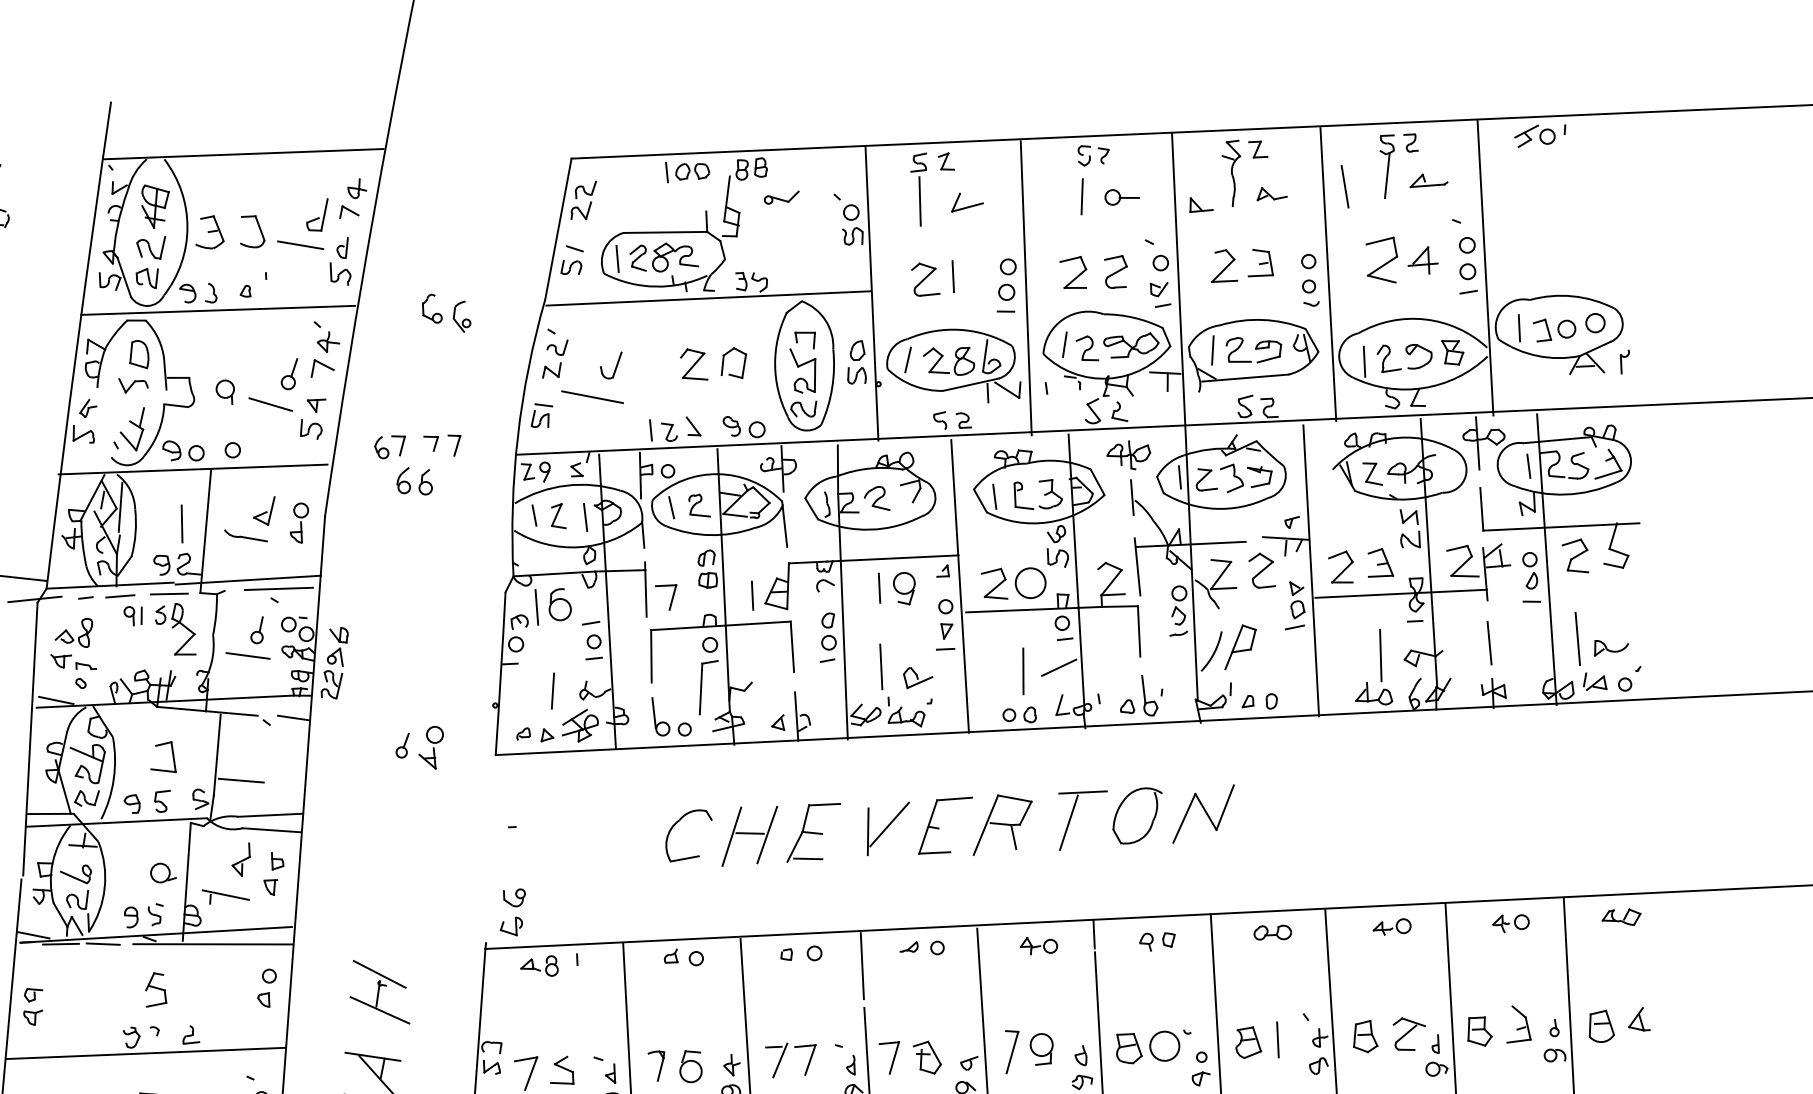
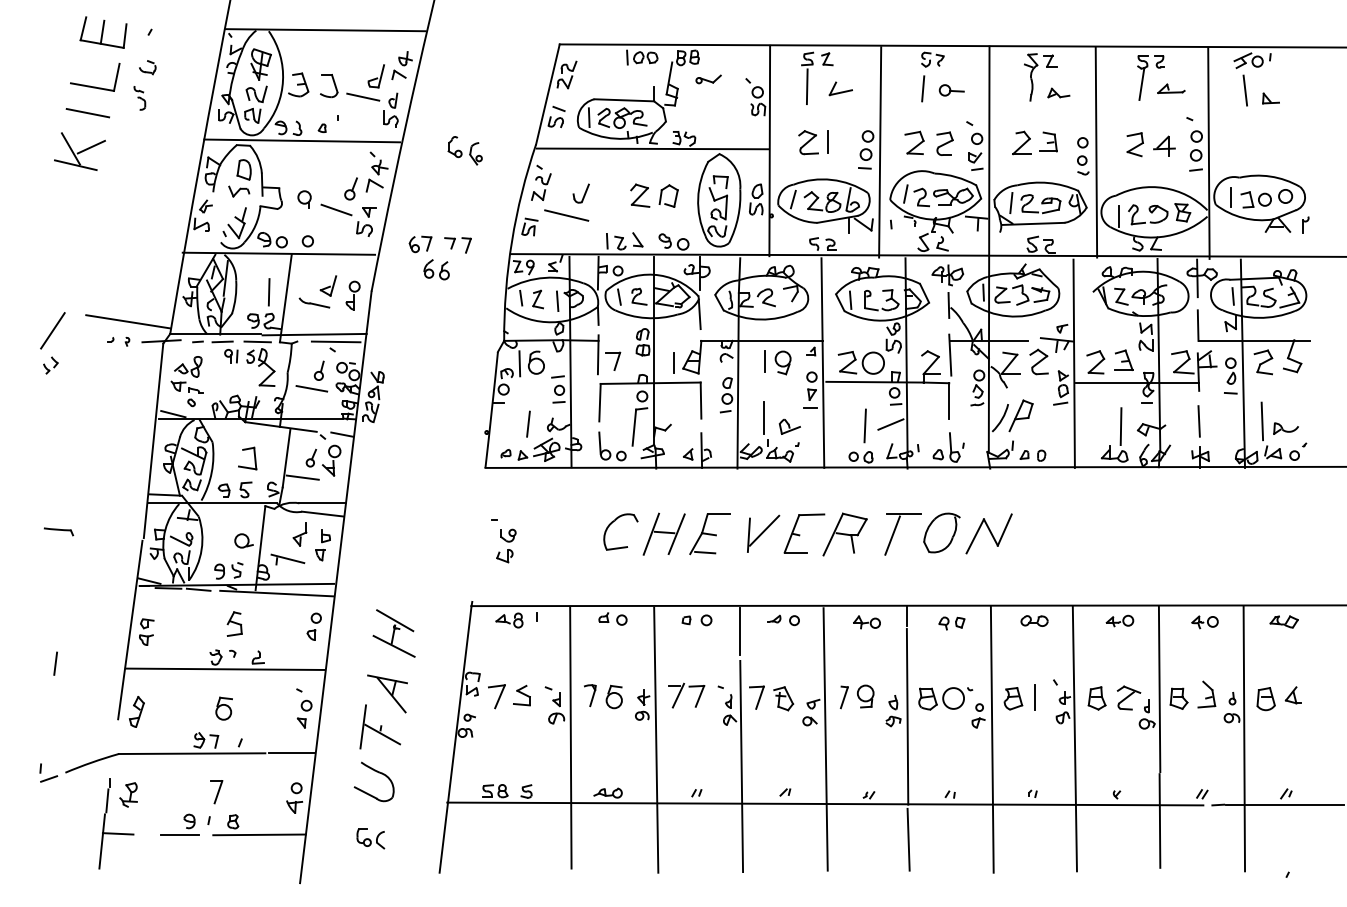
line: (1343, 186) -> (1244, 90), moved
part: (1200, 204) -> (1270, 98), moved
part: (1380, 260) -> (1134, 144), size x0.71
part: (419, 748) -> (323, 460), moved
part: (512, 911) -> (506, 545), moved
part: (1010, 1052) -> (843, 697), size x0.71

